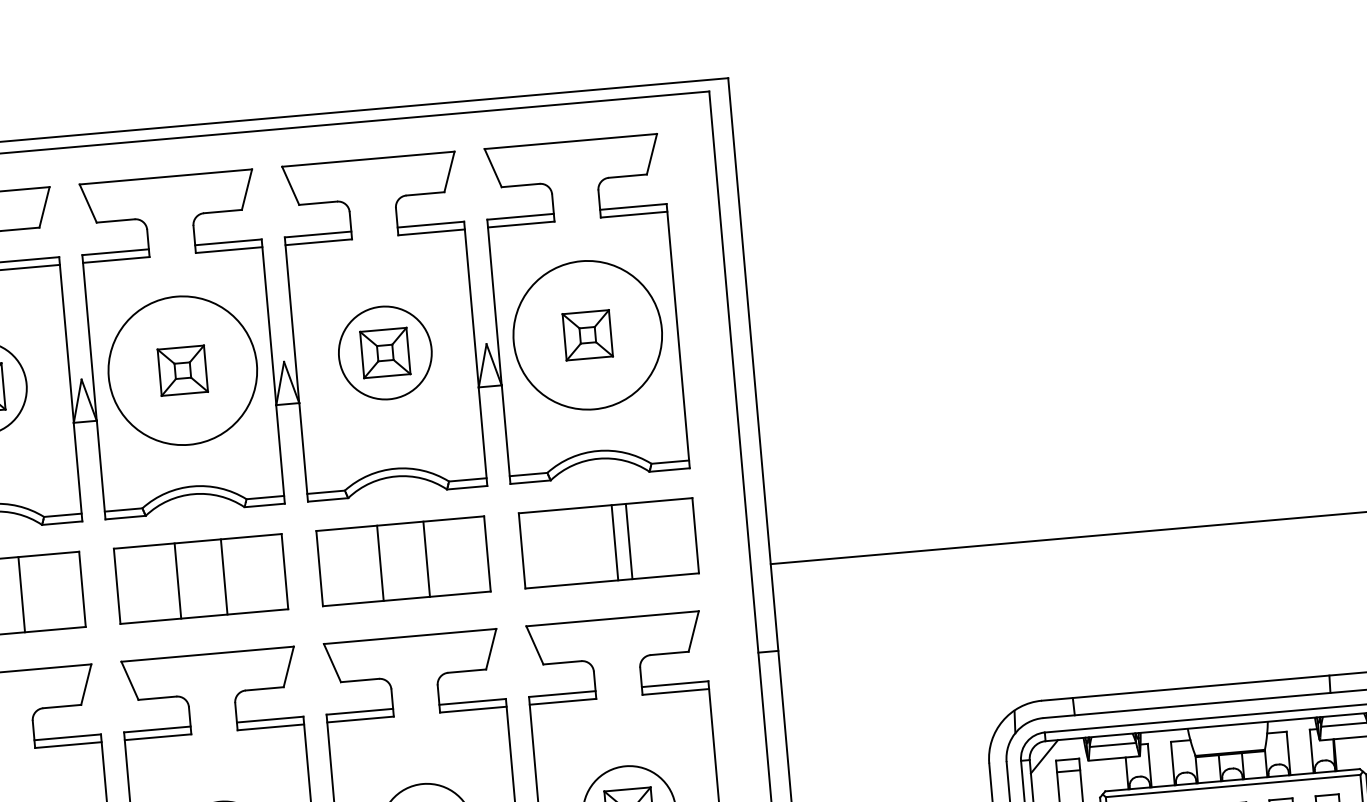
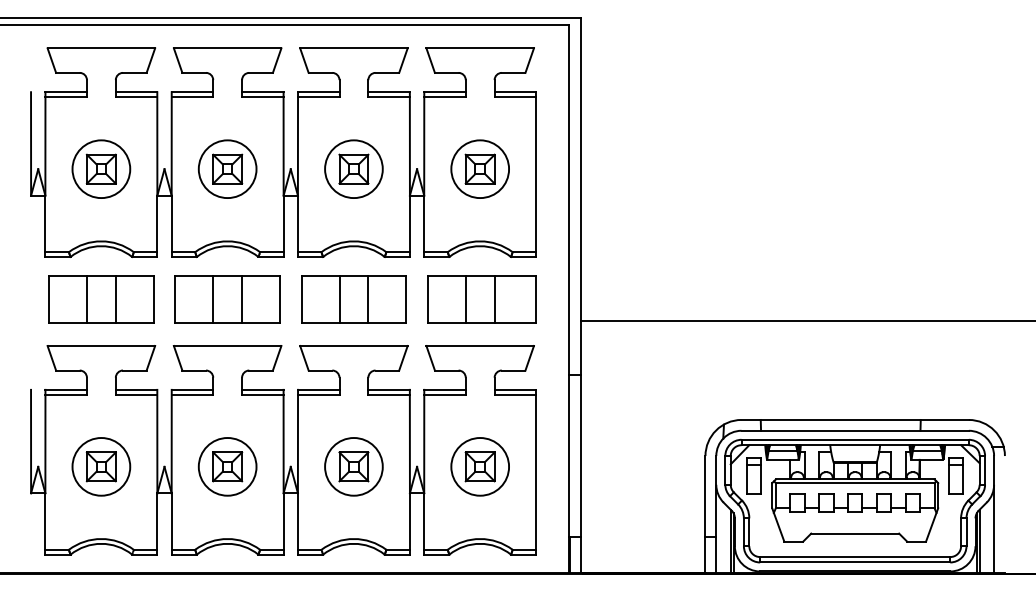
circle: (588, 335) -> (480, 169), size x0.62
circle: (182, 371) -> (227, 169), size x0.62
line: (614, 541) -> (465, 298), moved

